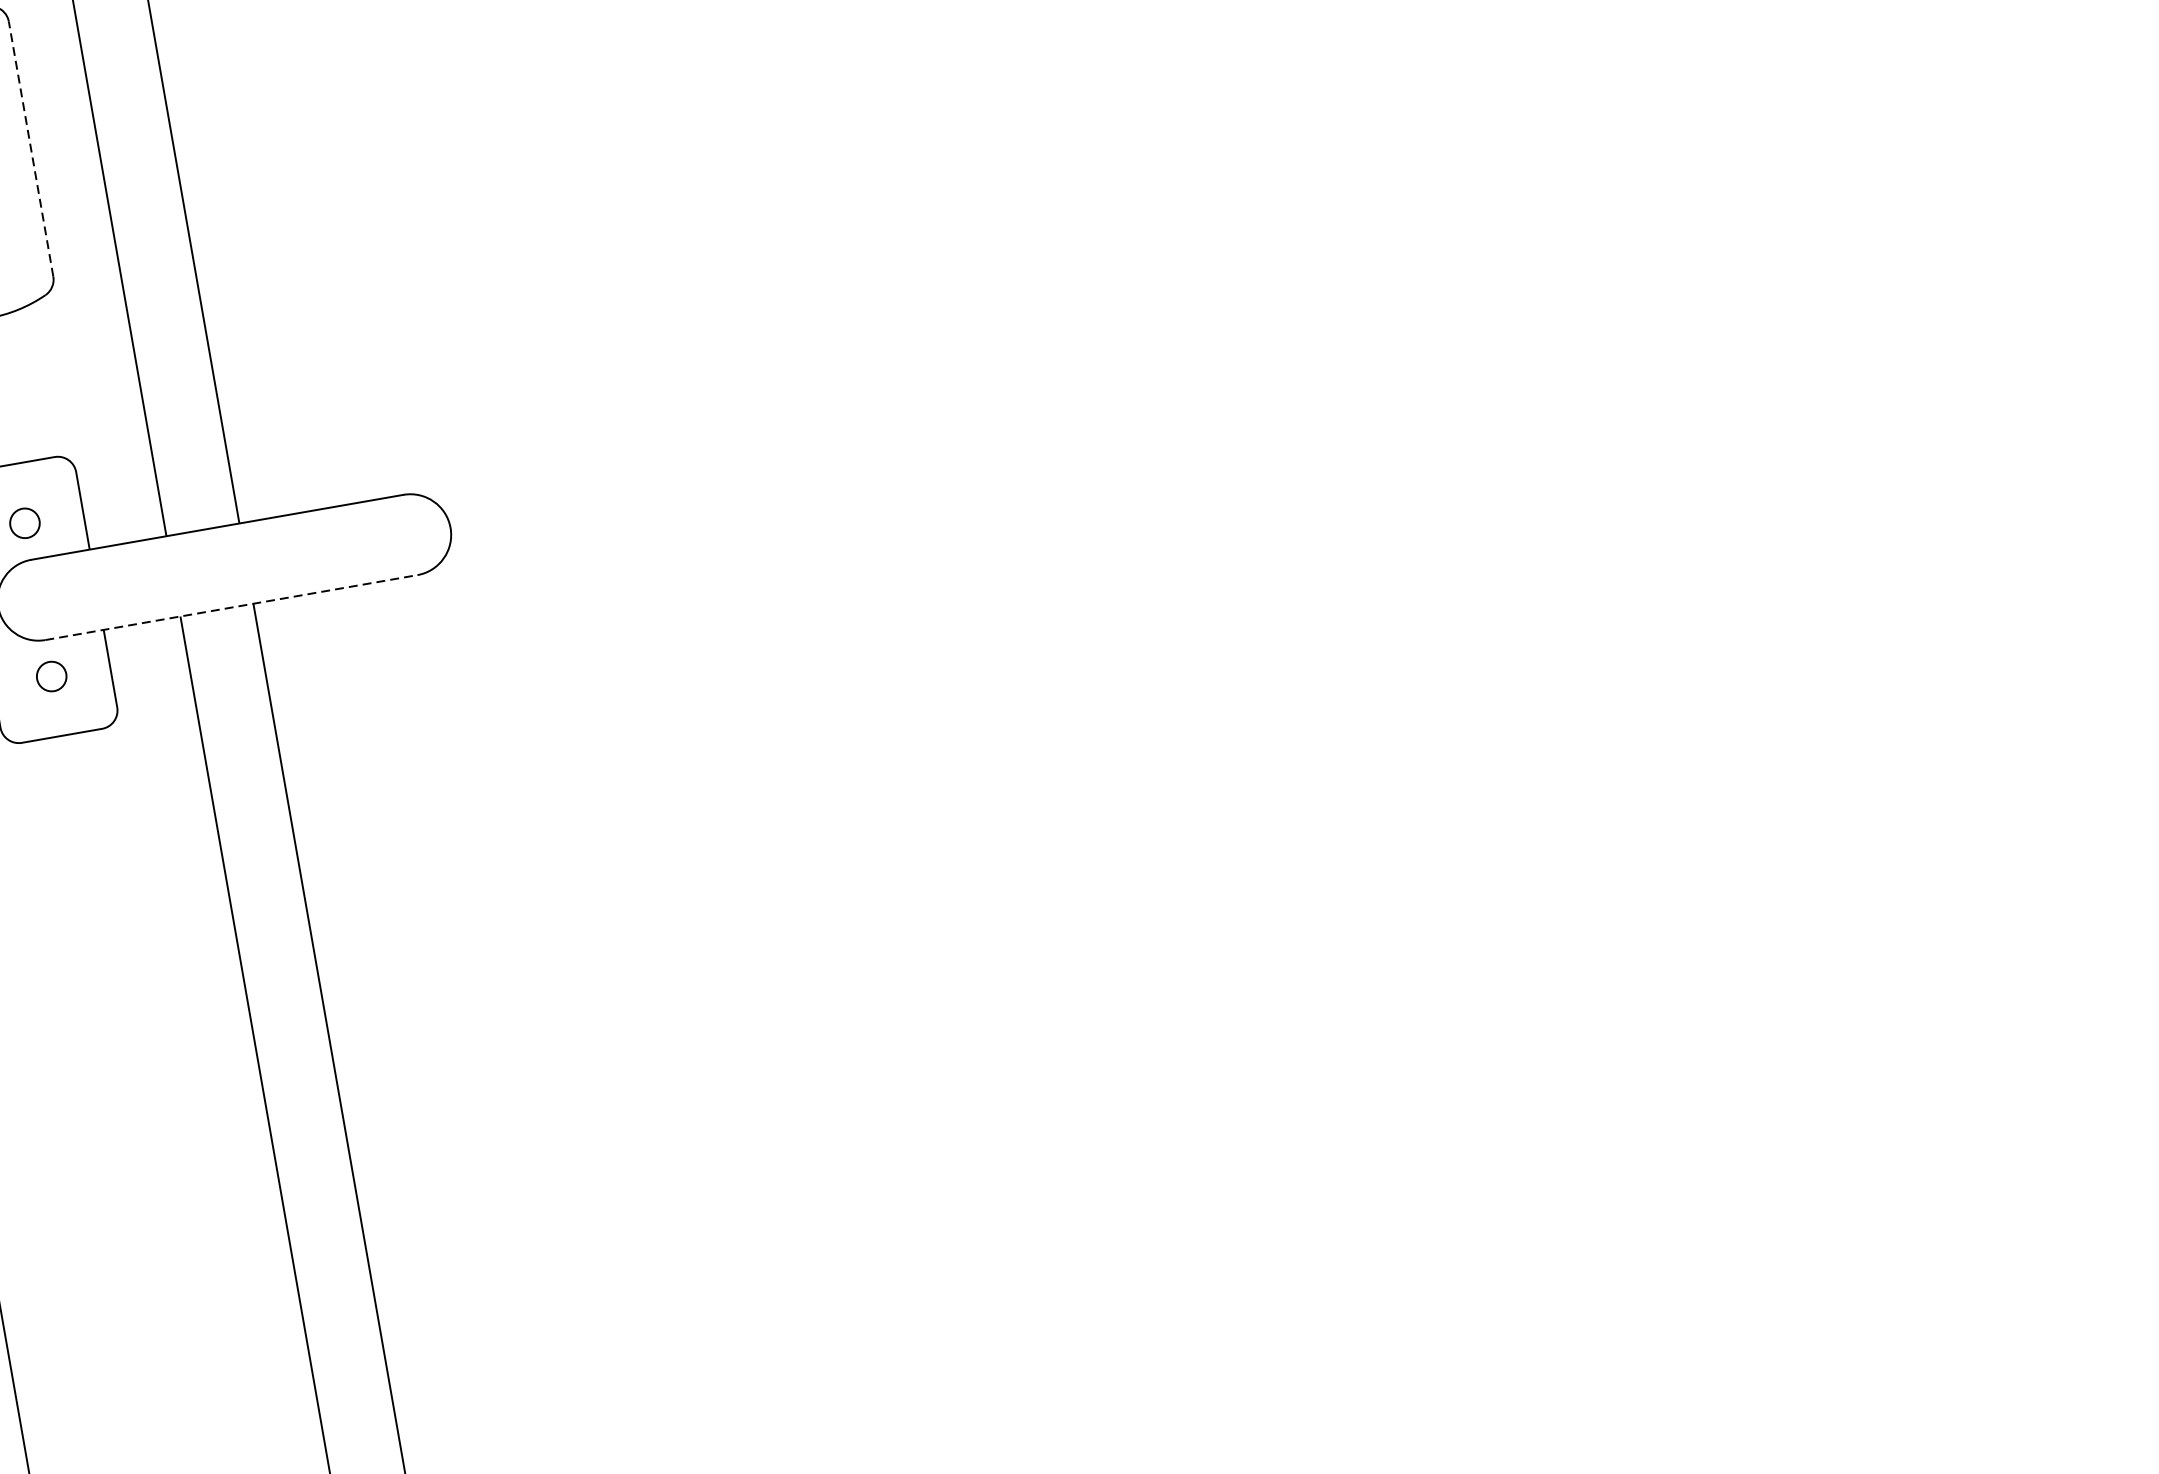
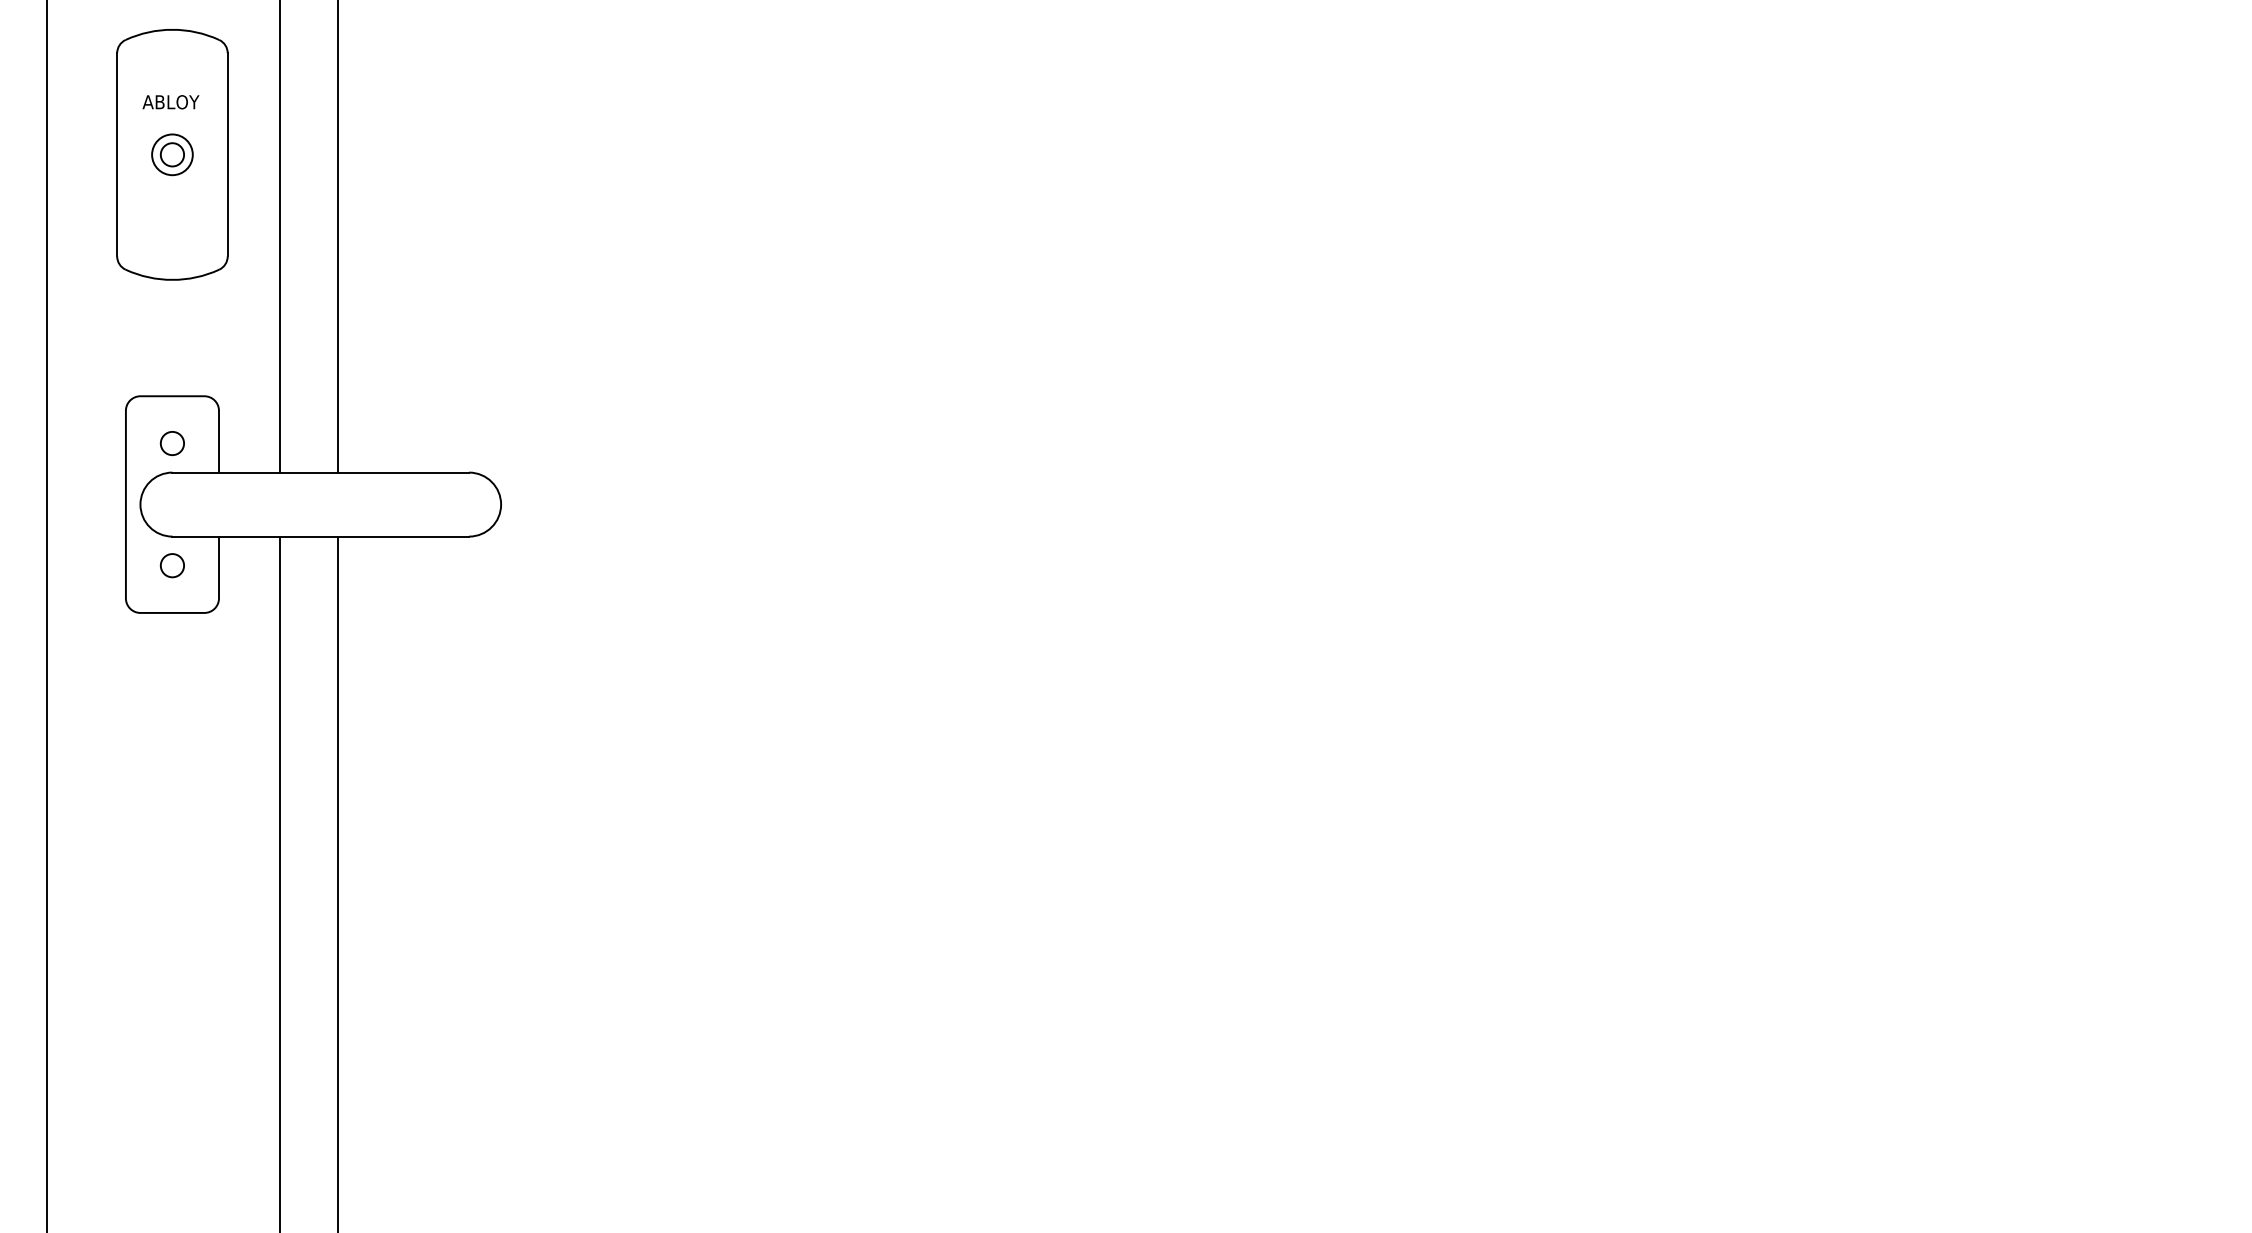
line: (30, 148) -> (227, 154), dashed -> solid
line: (232, 607) -> (321, 536), dashed -> solid

